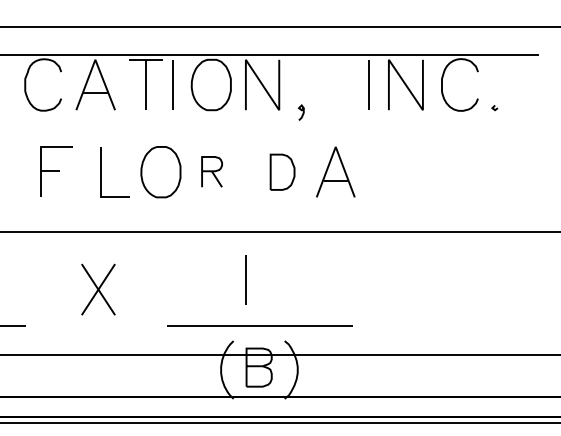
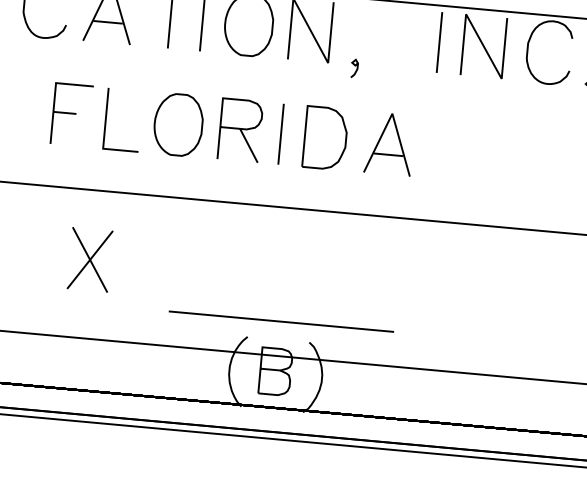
part: (56, 171) -> (71, 114), moved
part: (211, 171) -> (239, 129), size x1.67
part: (282, 172) -> (325, 138), size x1.43
line: (245, 279) -> (280, 133), moved

